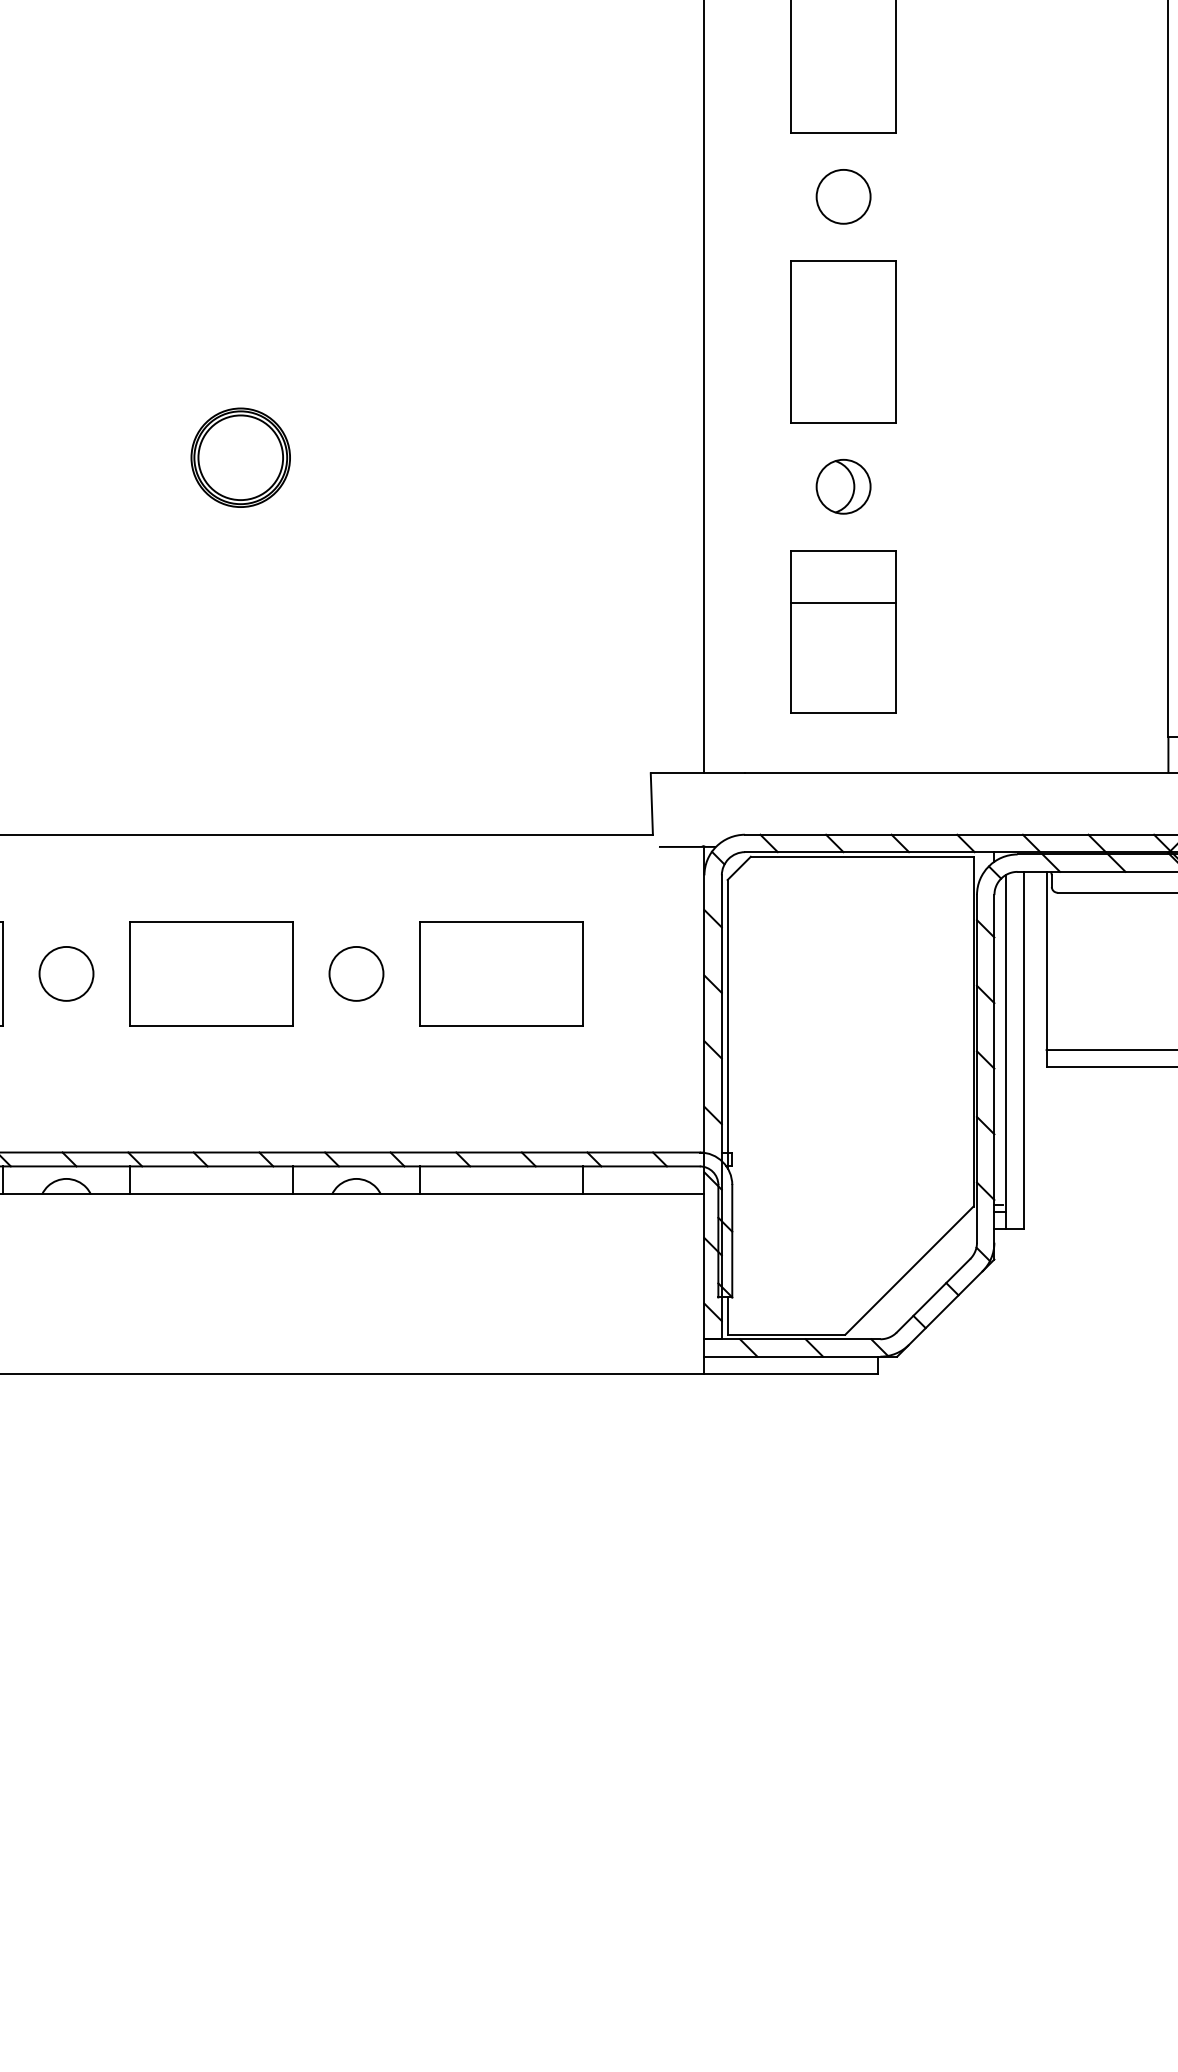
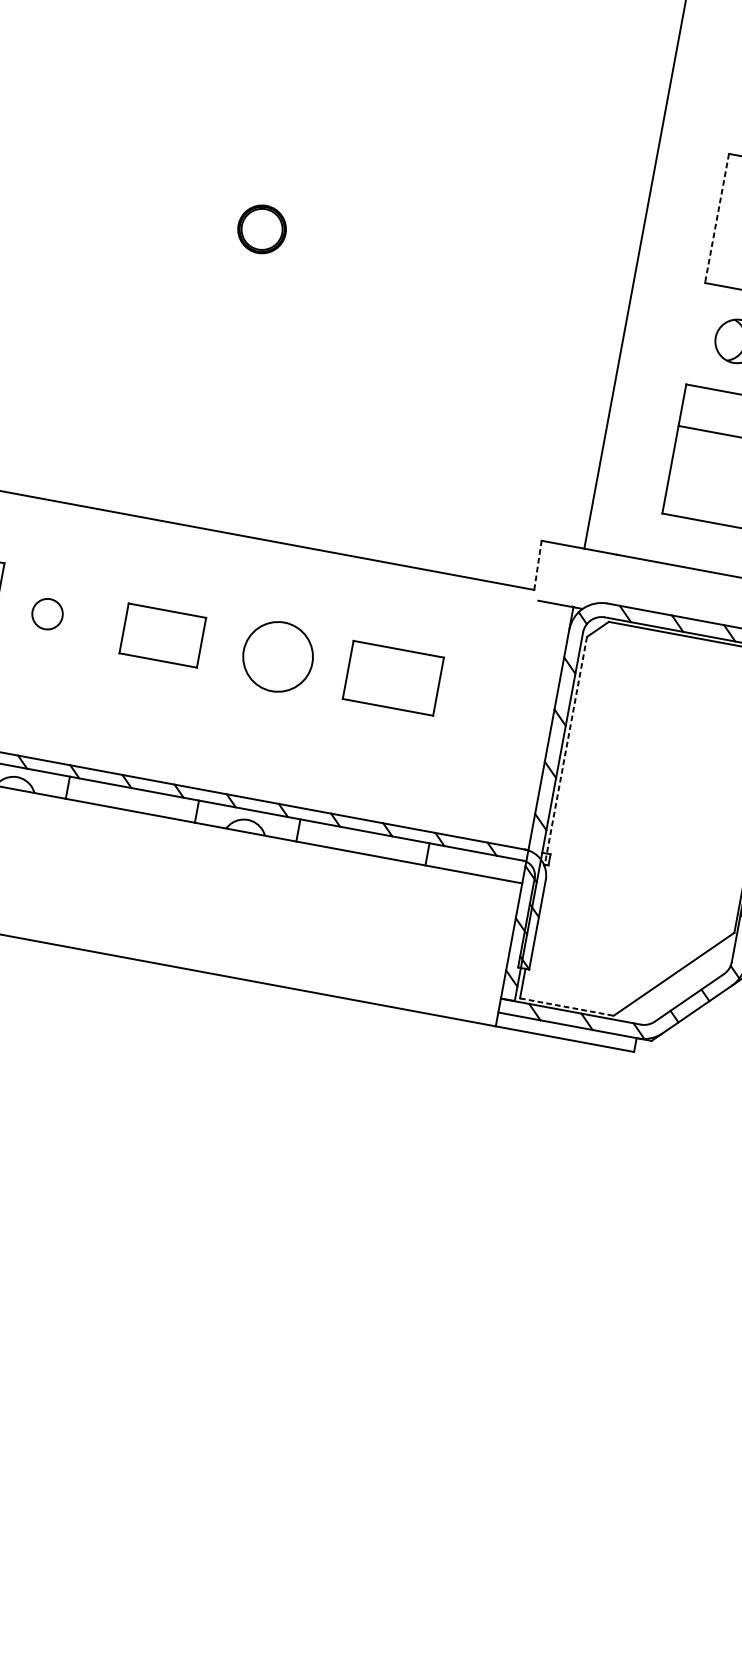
line: (791, 342) -> (717, 219), solid -> dashed
part: (240, 457) -> (261, 229), size x0.6
line: (651, 804) -> (537, 565), solid -> dashed
circle: (66, 973) -> (47, 613), size x0.7
part: (211, 973) -> (162, 635), size x0.6
circle: (356, 973) -> (278, 656), size x1.6
part: (501, 973) -> (393, 677), size x0.7
line: (727, 1024) -> (565, 751), solid -> dashed
line: (786, 1334) -> (566, 1006), solid -> dashed

